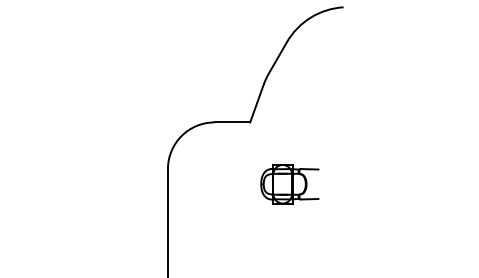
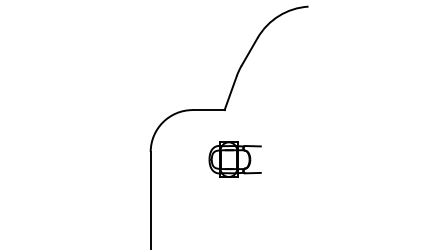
part: (289, 184) -> (234, 159), moved

